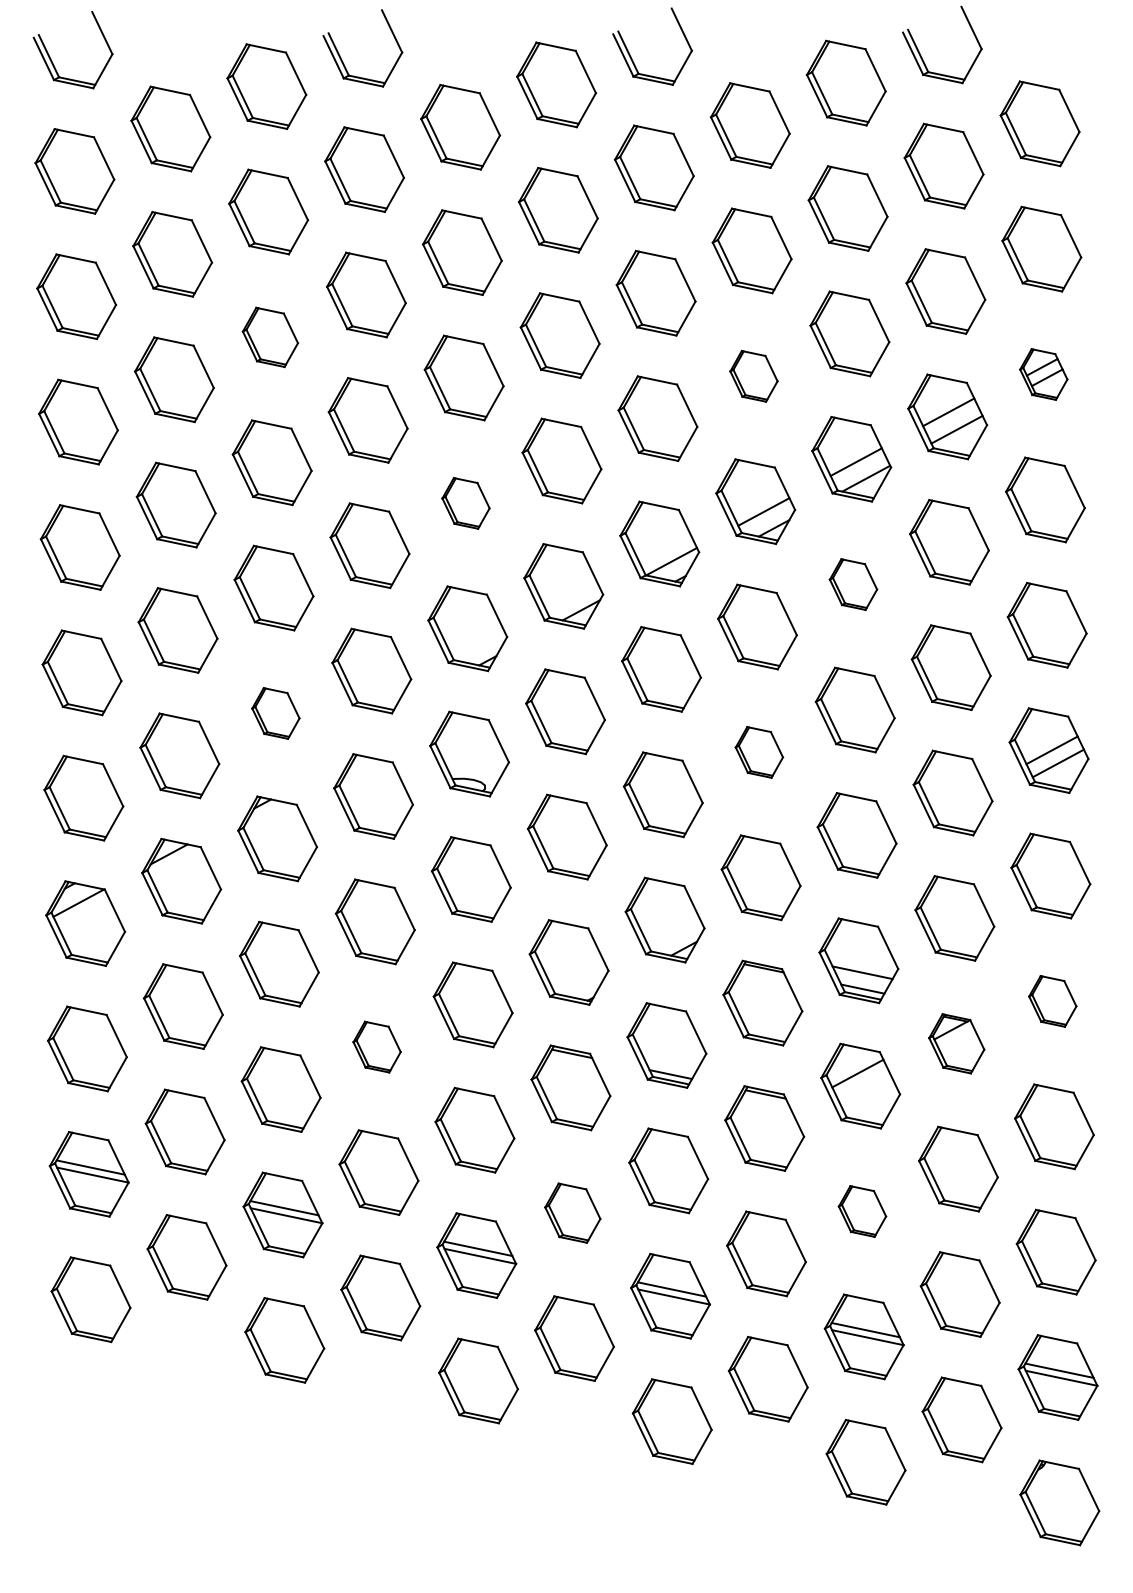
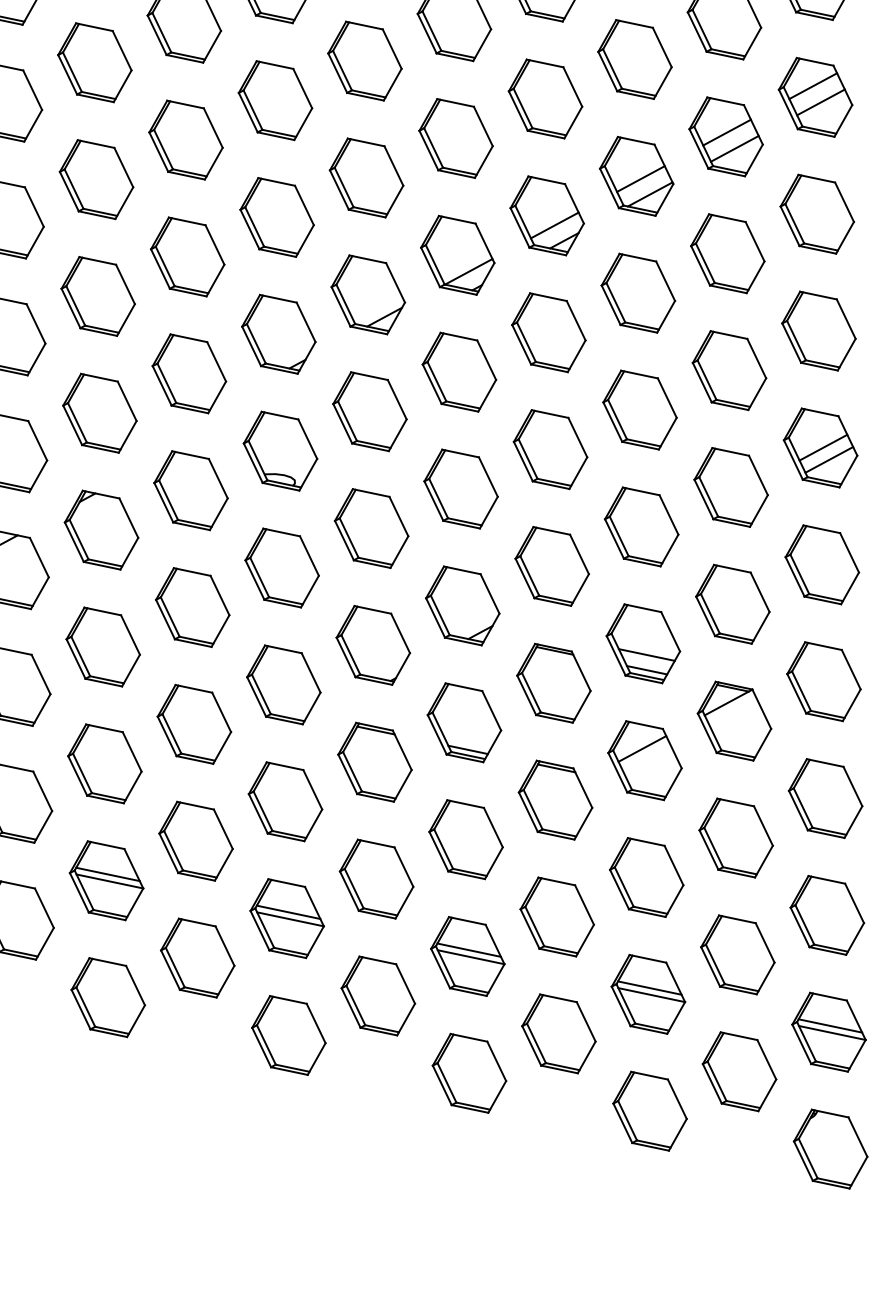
part: (270, 337) -> (94, 62), size x1.43
part: (1043, 374) -> (815, 97), size x1.67
part: (753, 376) -> (545, 99), size x1.67
part: (465, 503) -> (276, 217), size x1.67
part: (853, 584) -> (638, 293), size x1.67
part: (275, 713) -> (99, 413), size x1.67
part: (759, 752) -> (550, 449), size x1.67
part: (1052, 1001) -> (823, 681), size x1.67
part: (956, 1043) -> (734, 720), size x1.43
part: (376, 1046) -> (193, 723), size x1.67
part: (862, 1211) -> (646, 877), size x1.67
part: (572, 1212) -> (376, 878), size x1.43

